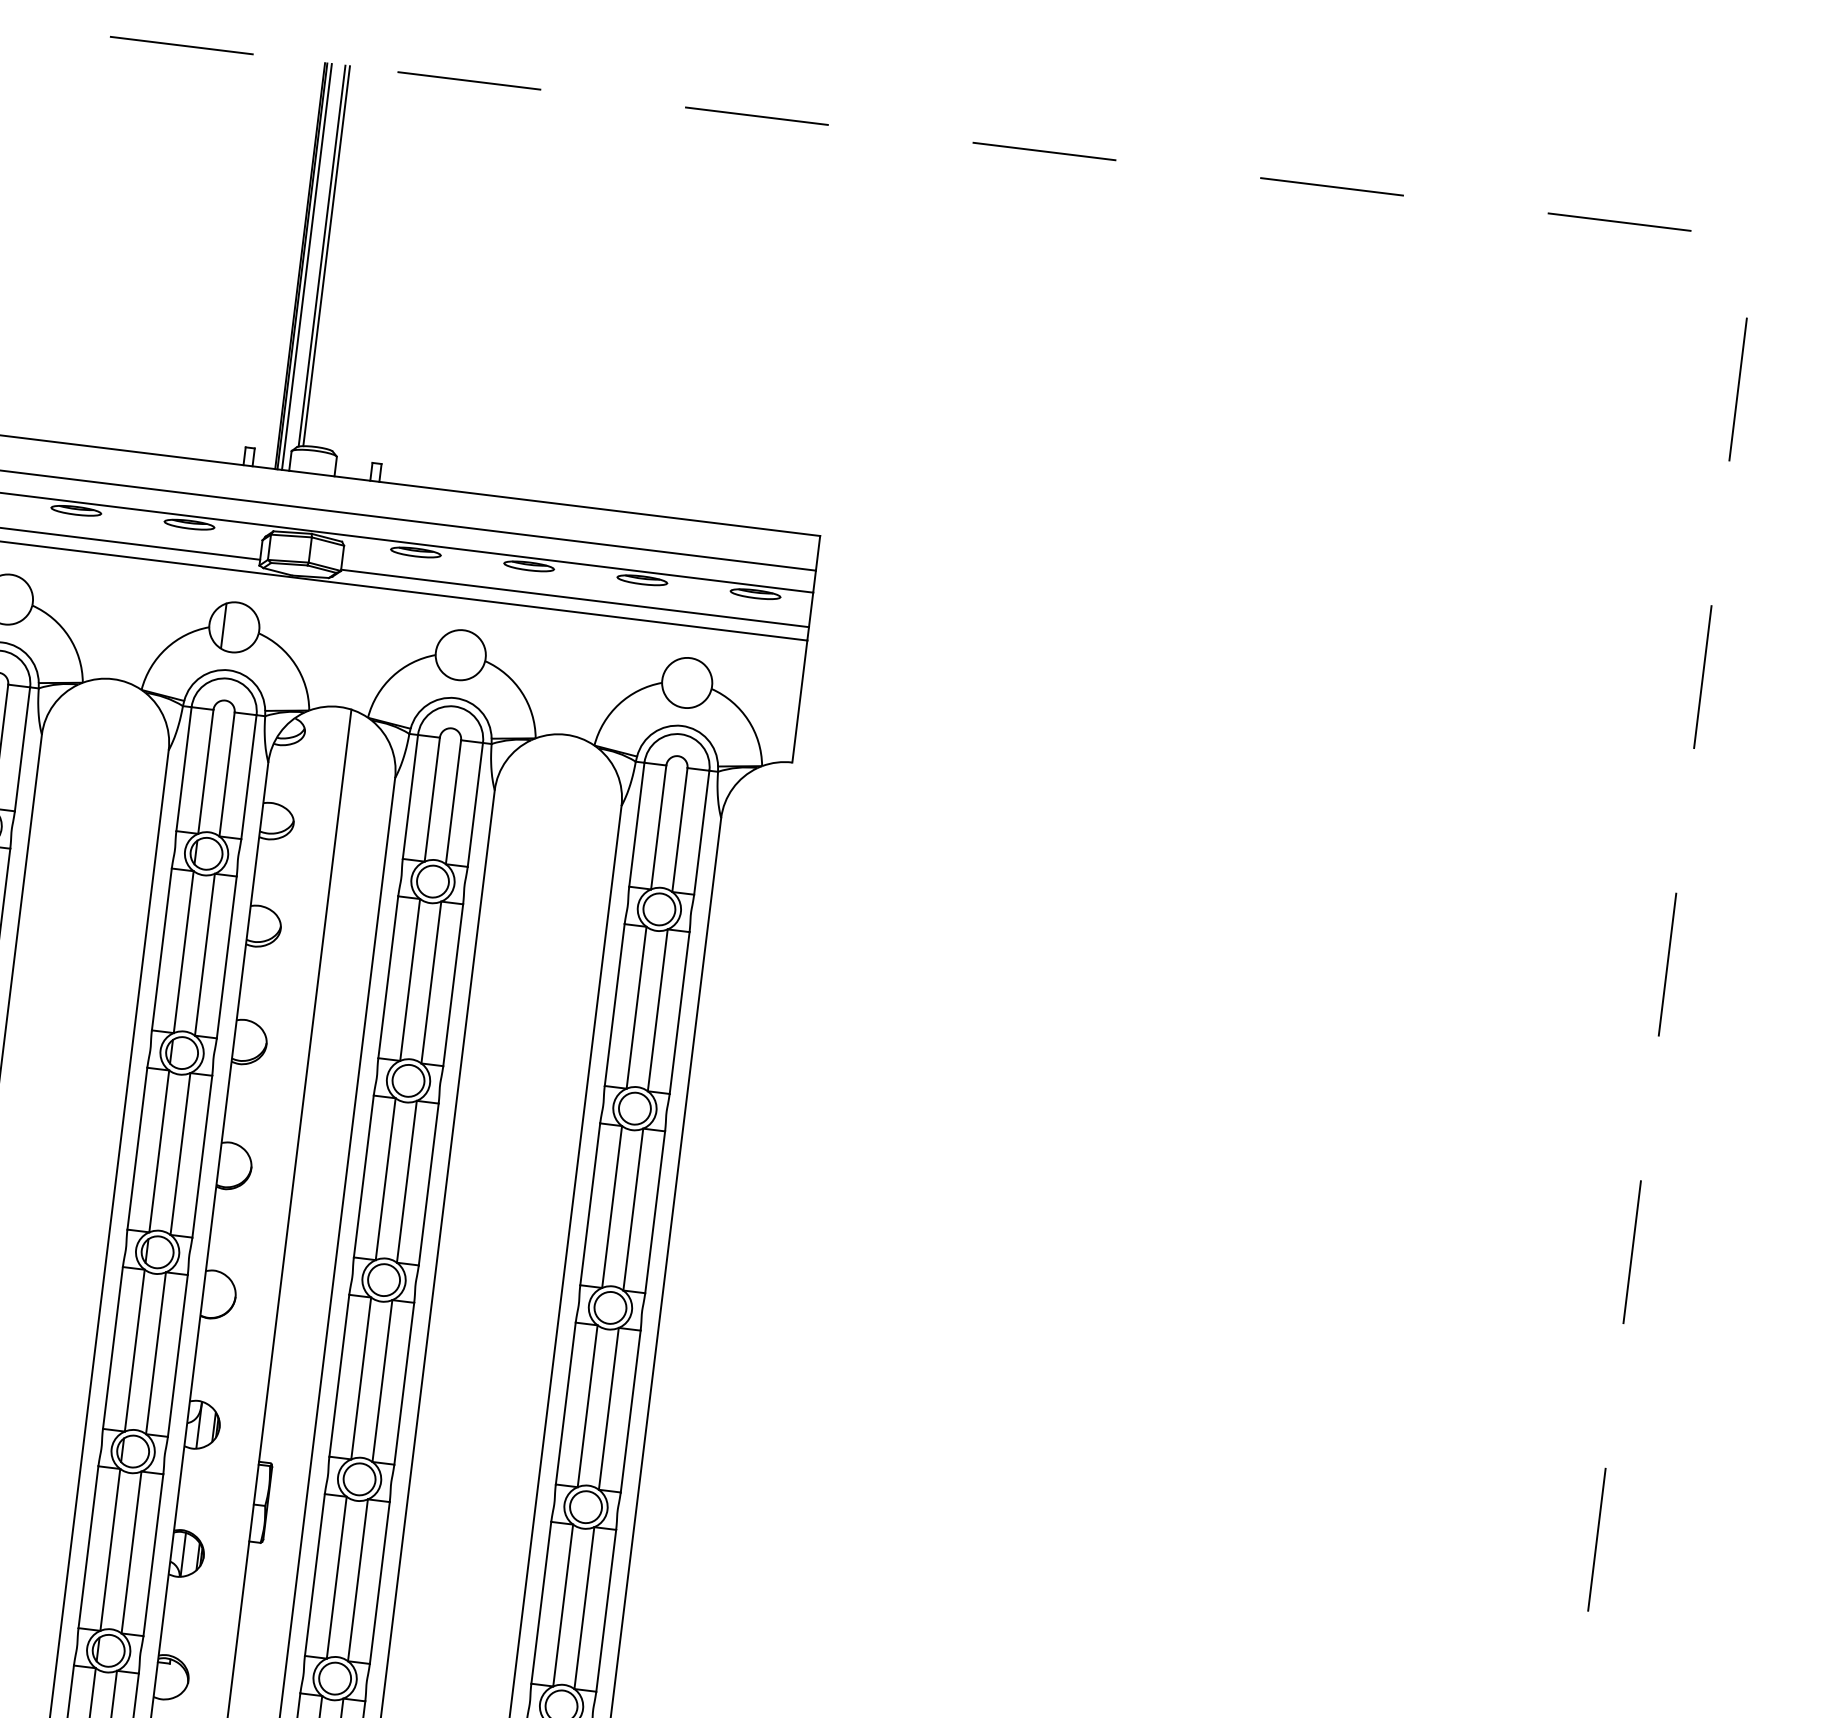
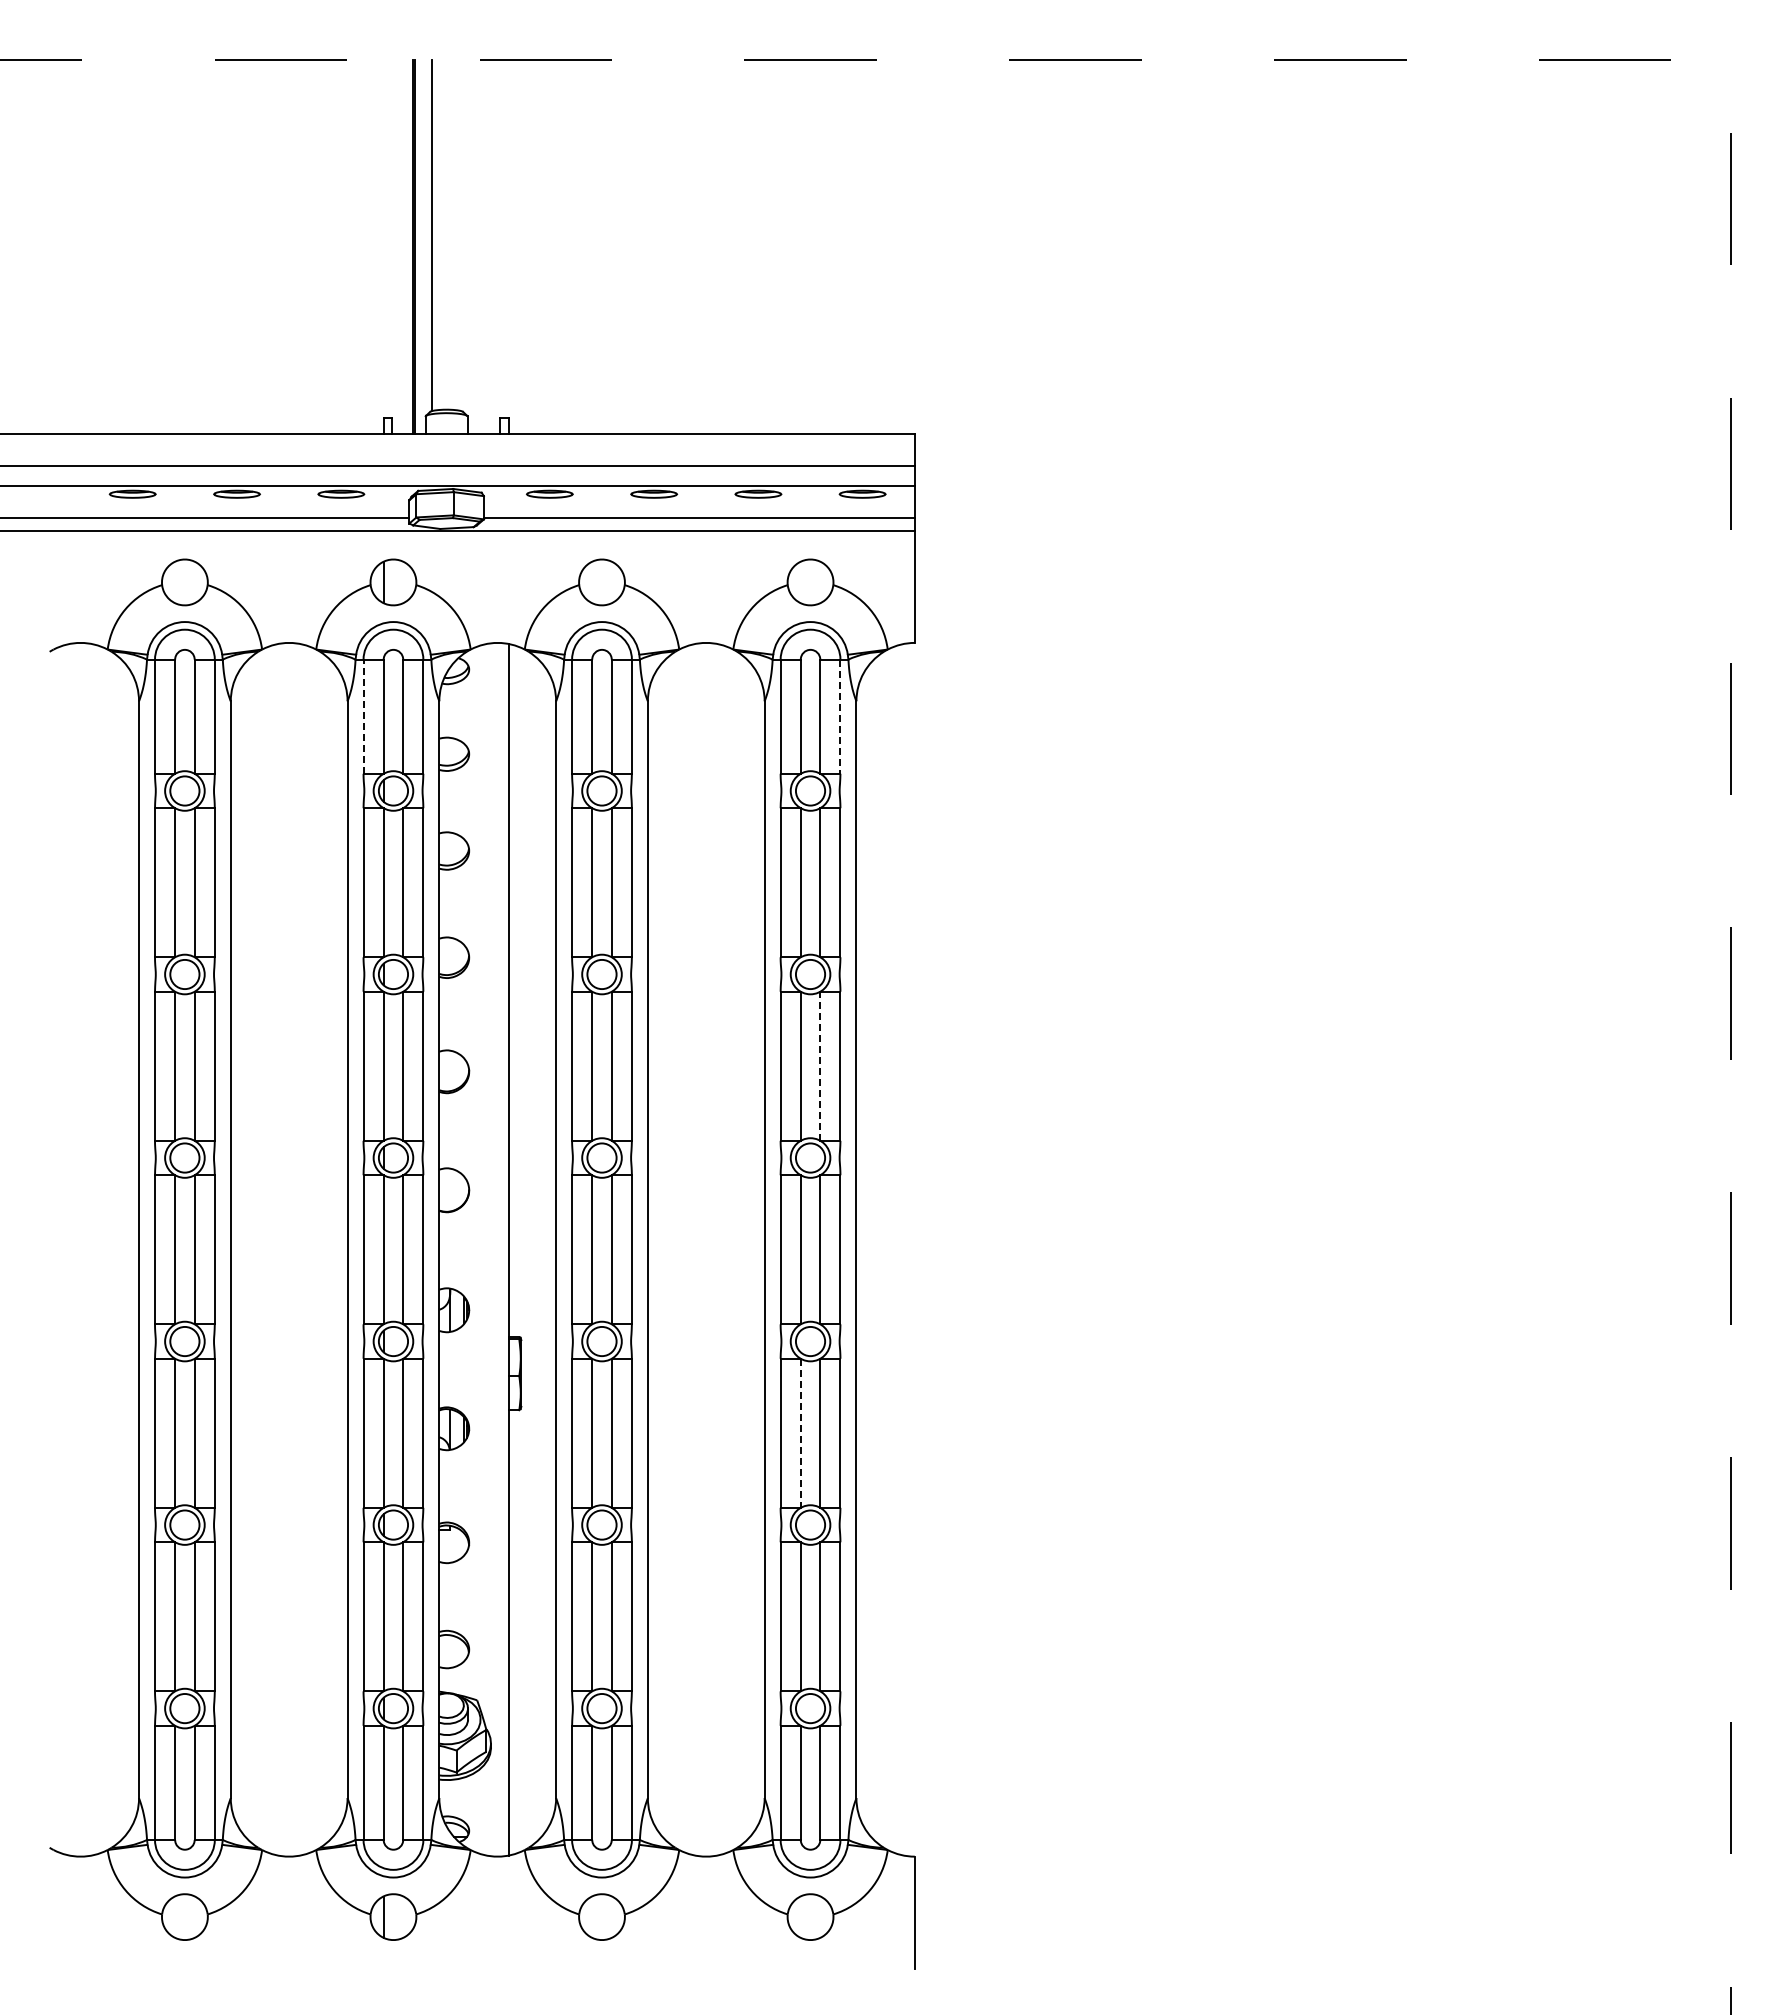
line: (326, 256) -> (435, 235), removed
line: (307, 267) -> (419, 247), removed
line: (183, 768) -> (363, 716), solid -> dashed
line: (701, 833) -> (840, 717), solid -> dashed
line: (633, 1209) -> (820, 1066), solid -> dashed
line: (562, 1605) -> (800, 1433), solid -> dashed

